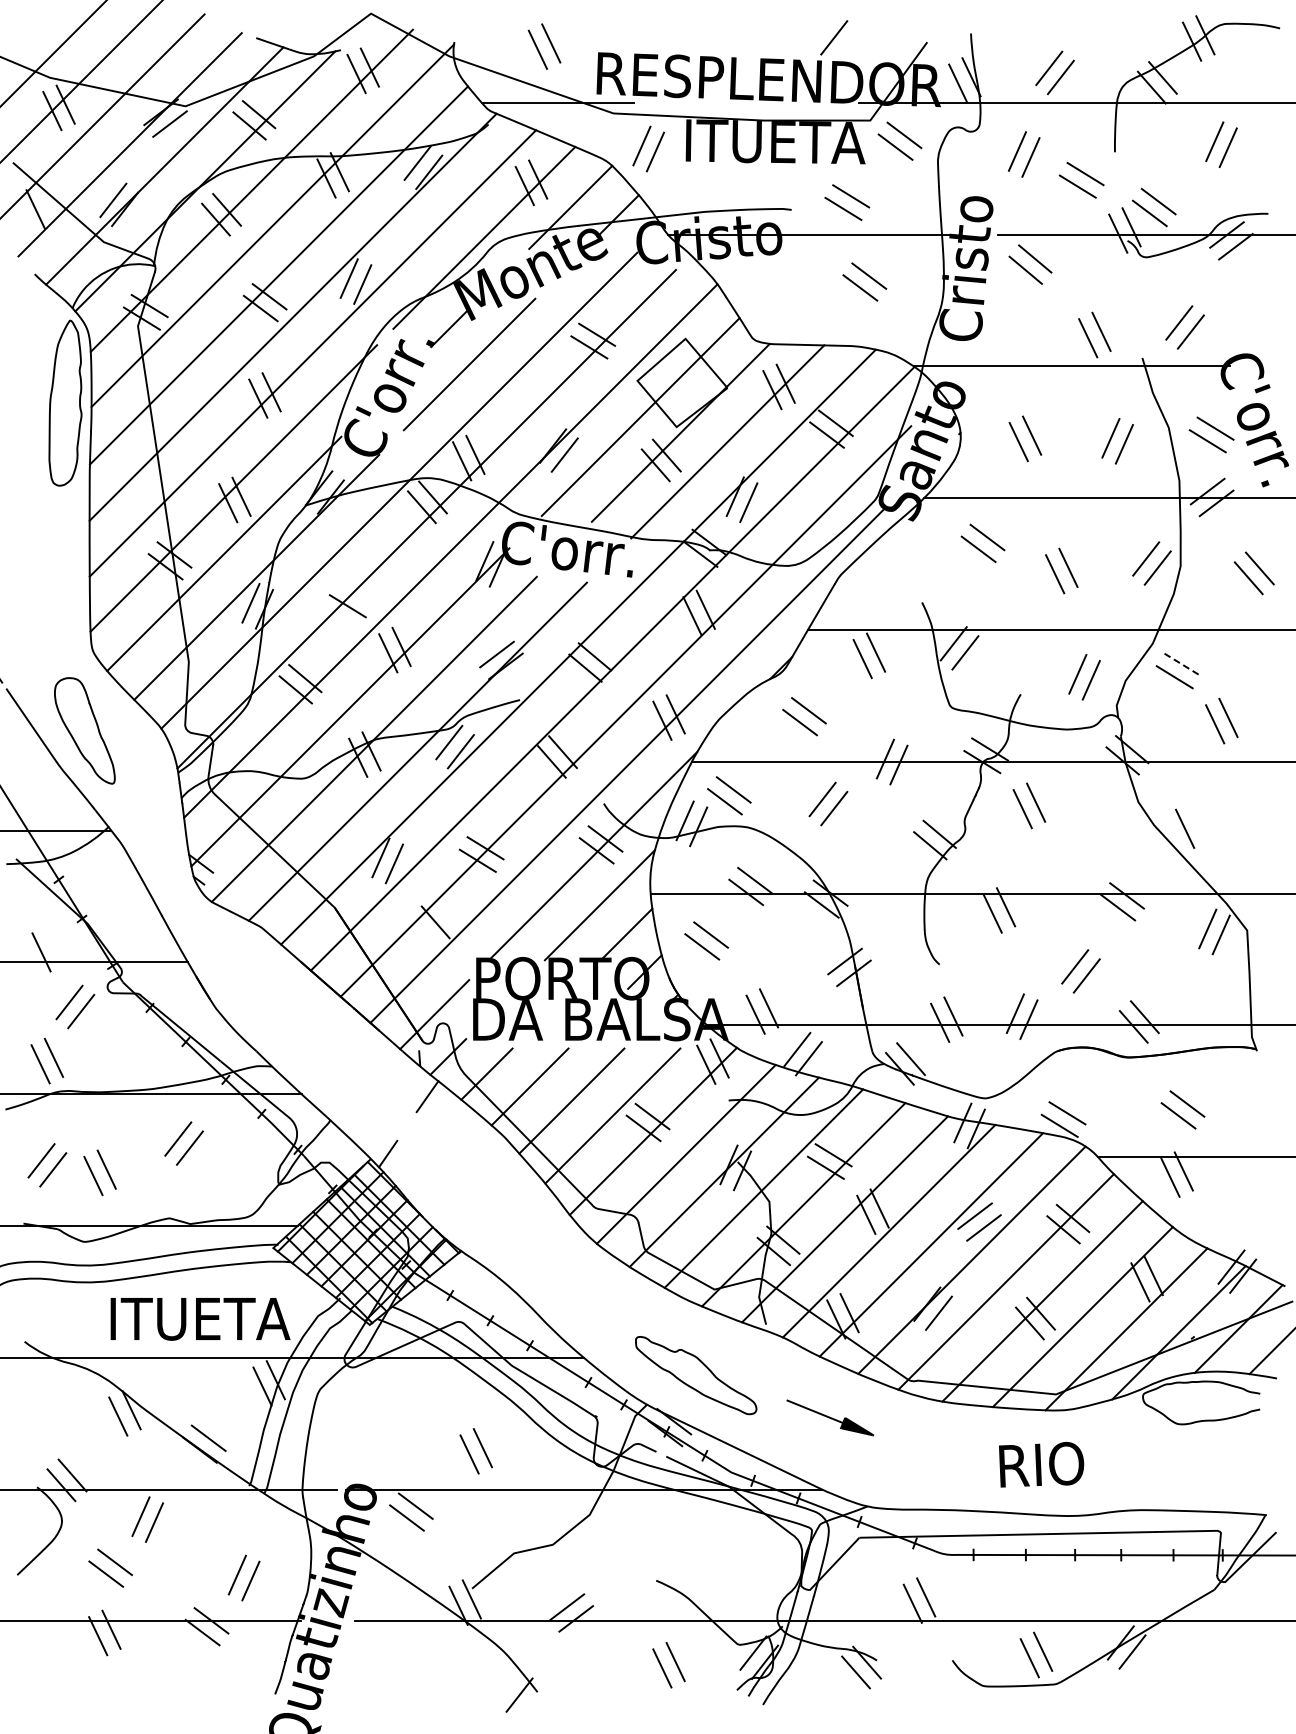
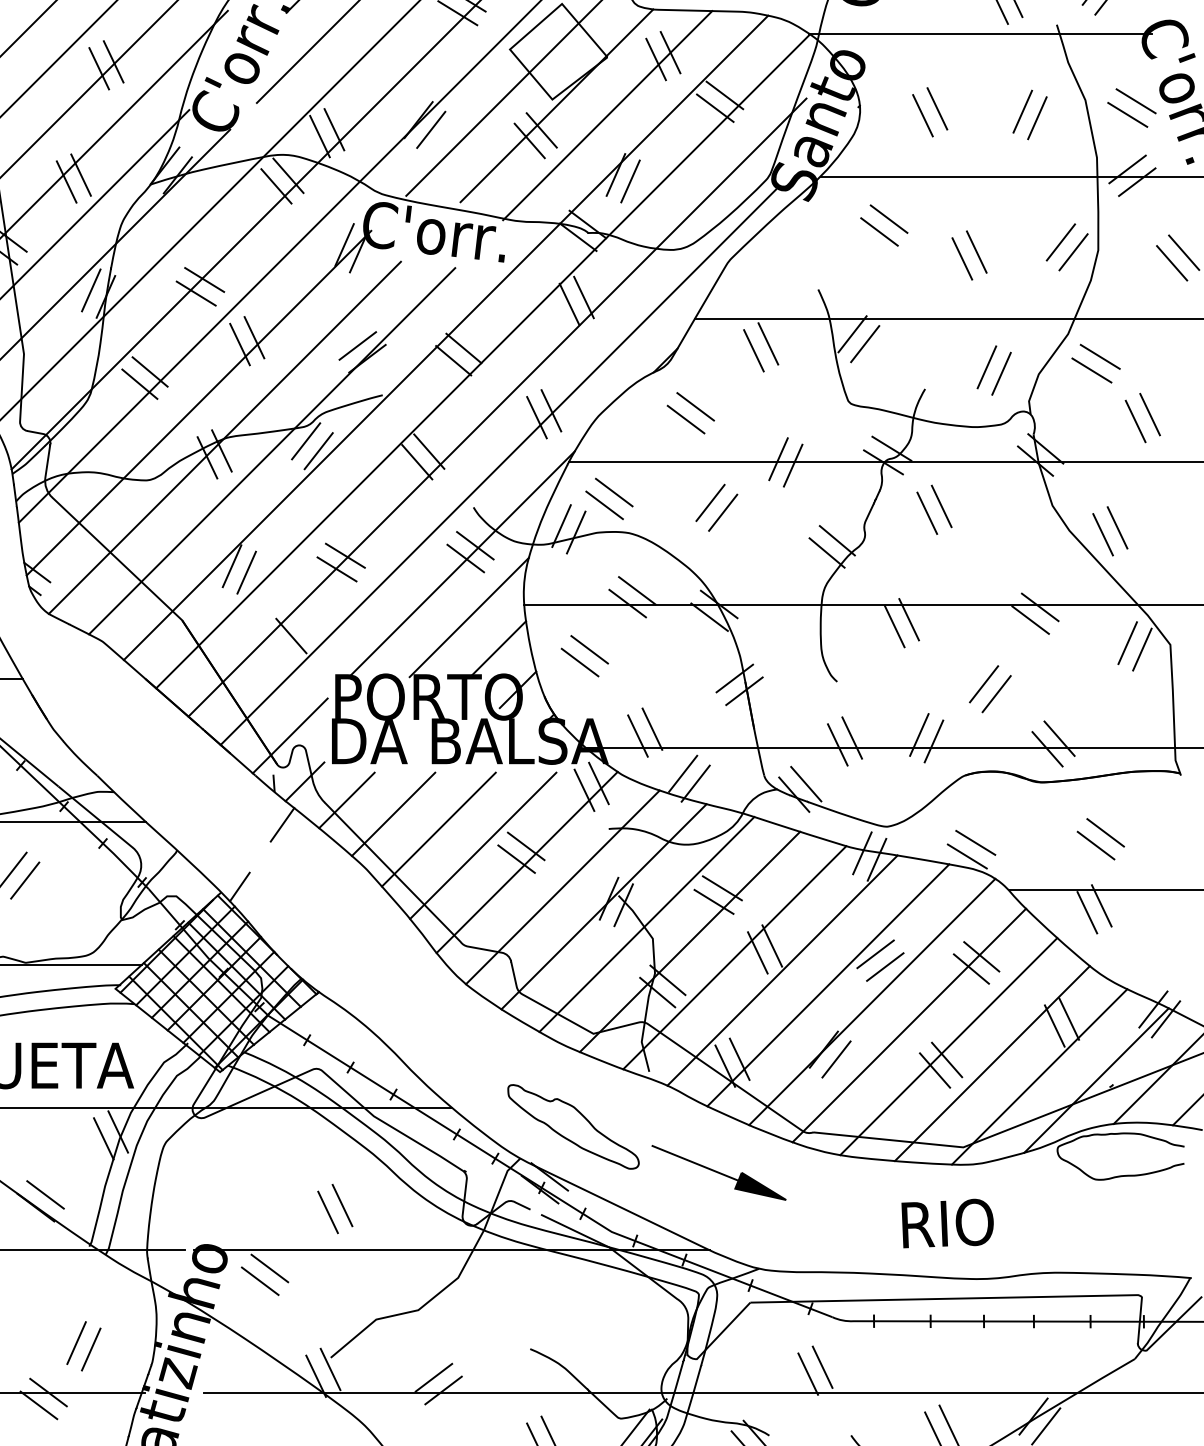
line: (355, 593) -> (204, 279), added
line: (1182, 664) -> (1100, 356), dashed -> solid
line: (1198, 822) -> (1117, 527), added
part: (830, 1417) -> (719, 1172), size x1.43

